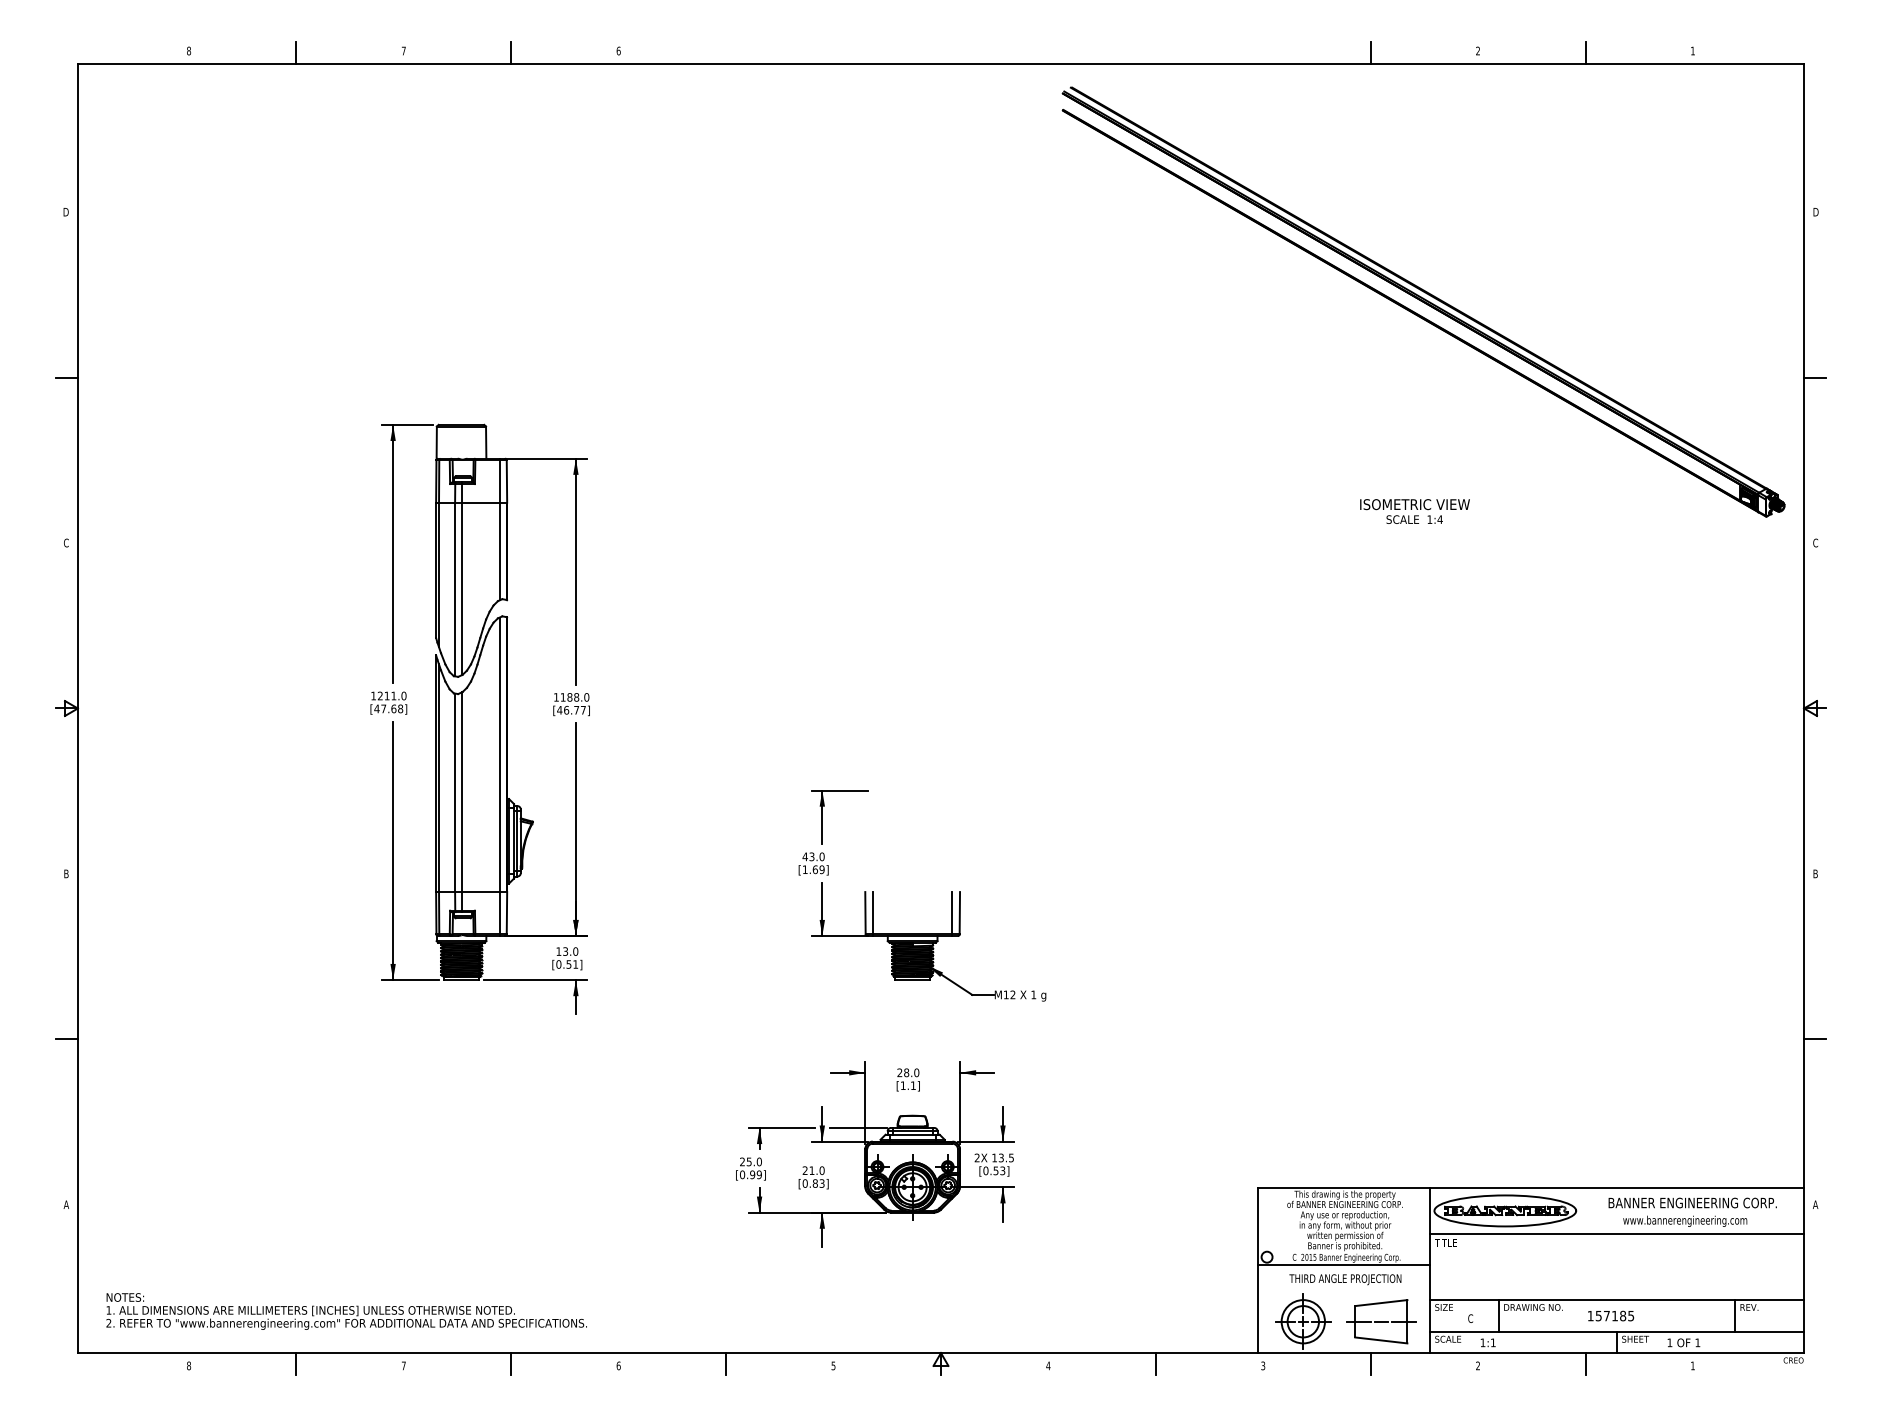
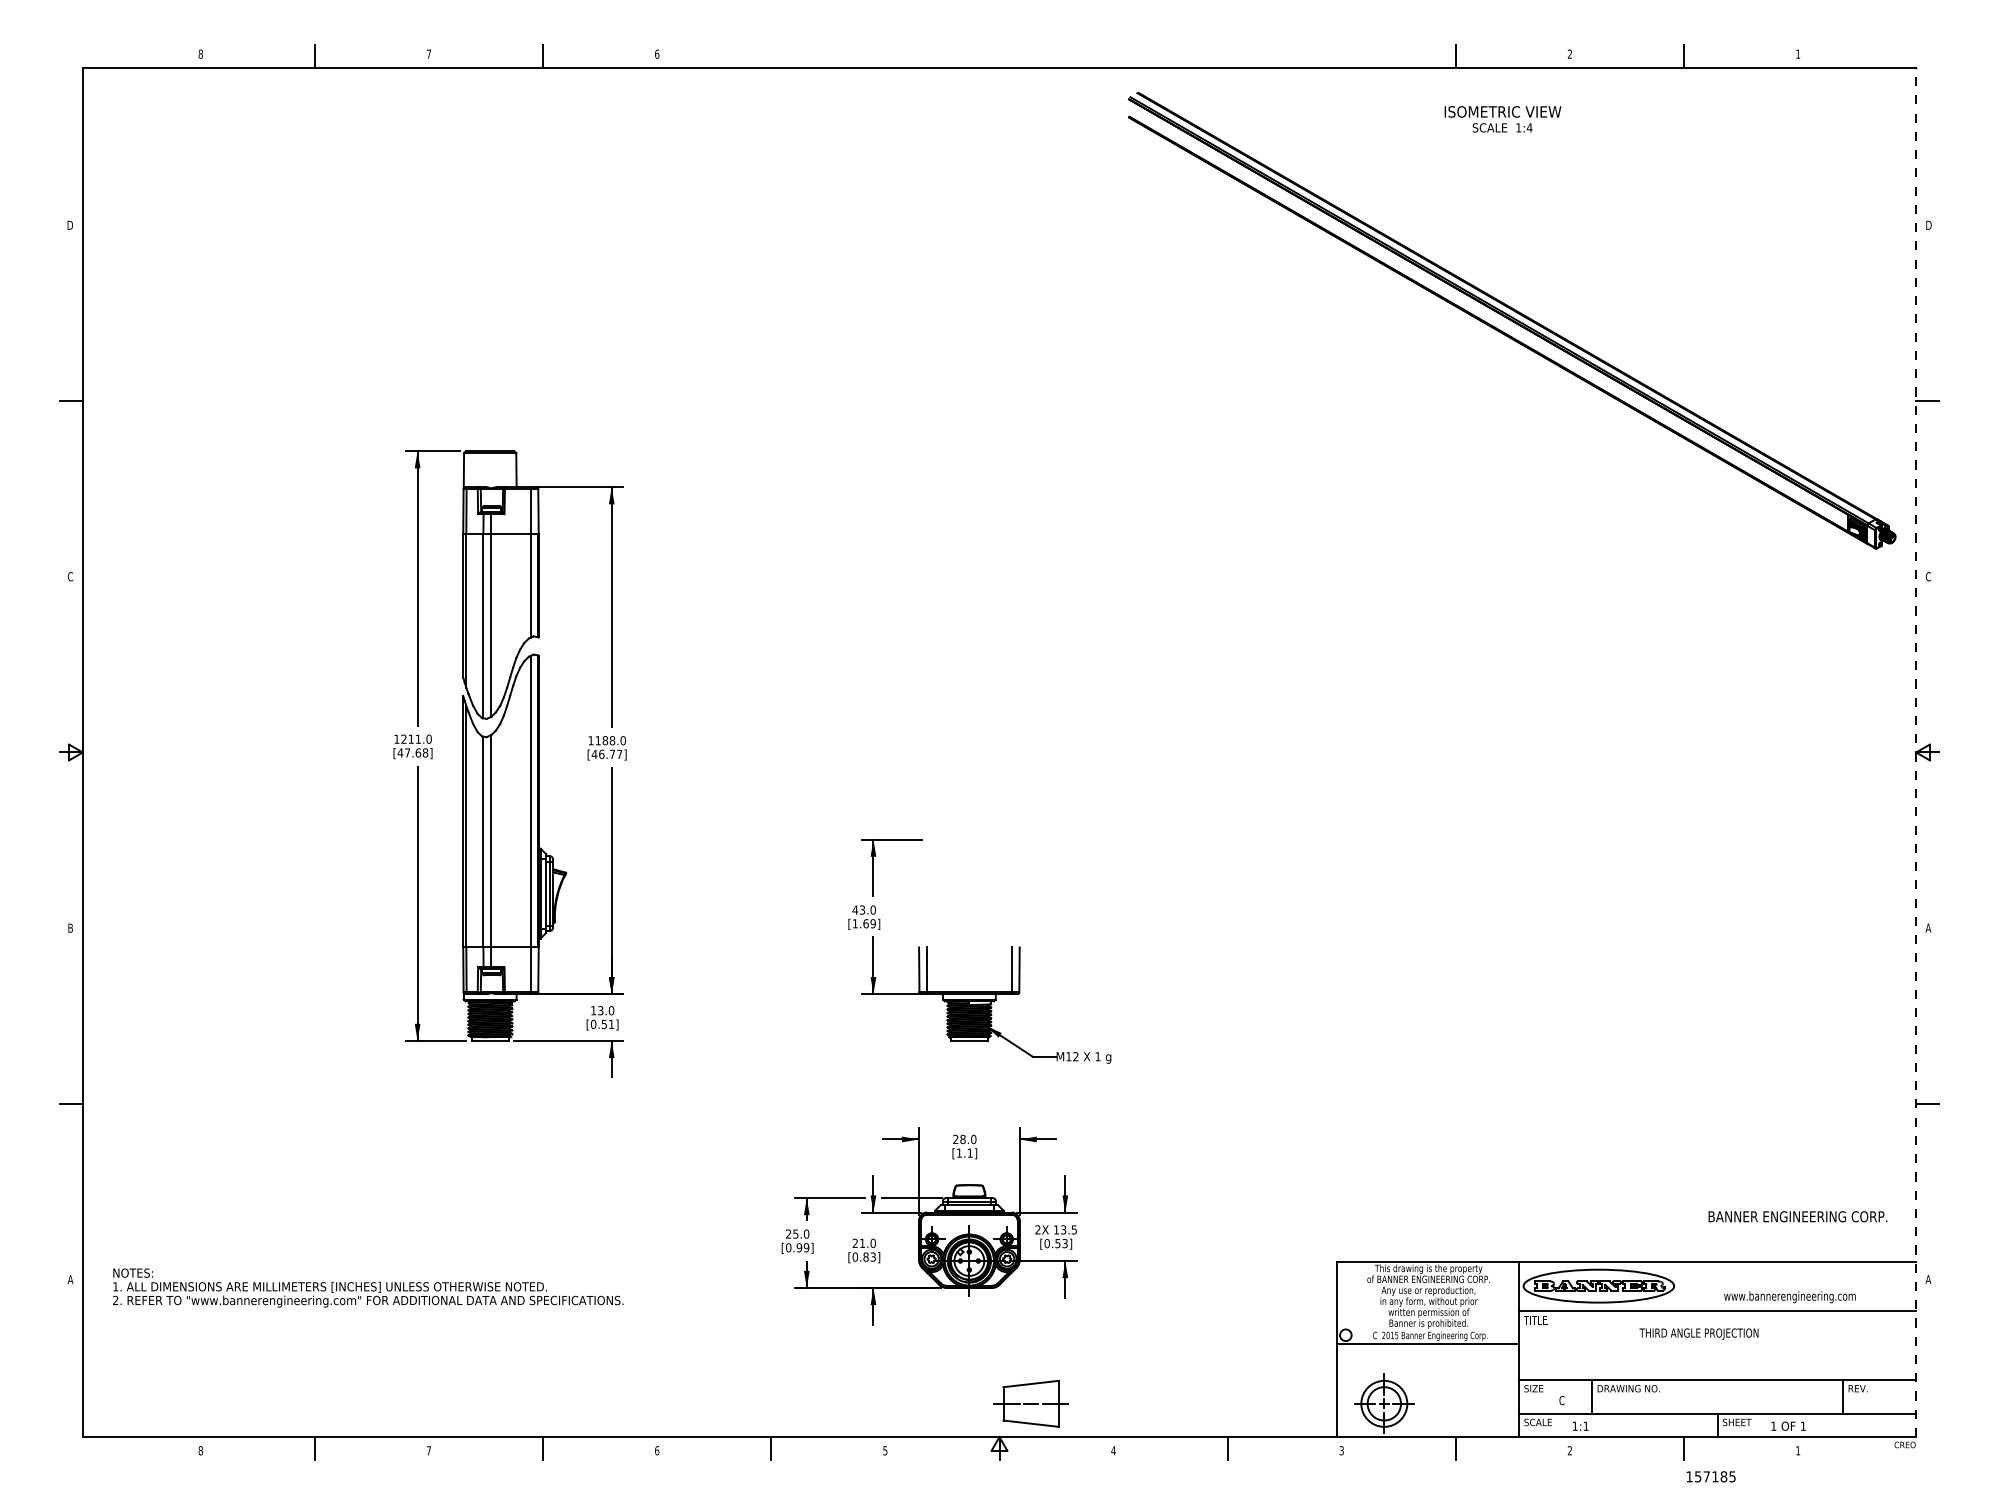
text: (1414, 511) -> (1502, 119), moved
line: (1804, 708) -> (1916, 752), solid -> dashed
text: (1815, 873) -> (1928, 927), B -> A
text: (1692, 1202) -> (1797, 1216), moved
text: (1344, 1279) -> (1698, 1333), moved
text: (346, 1311) -> (368, 1287), moved
text: (1610, 1315) -> (1710, 1476), moved
part: (1380, 1321) -> (1030, 1403), moved

